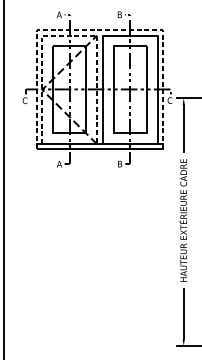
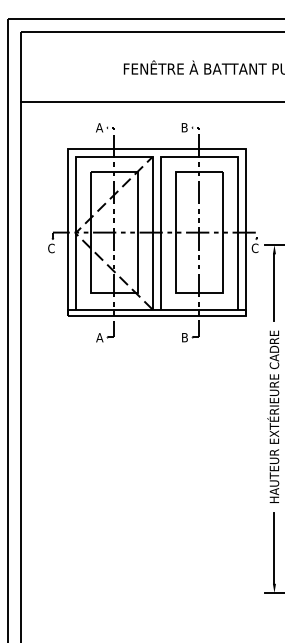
line: (100, 29) -> (157, 148), dashed -> solid
line: (69, 35) -> (114, 156), dashed -> solid

